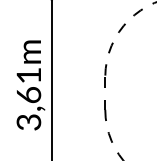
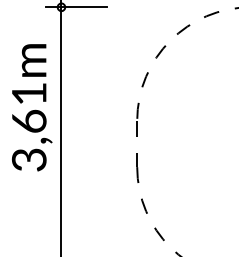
text: (31, 85) -> (32, 107), moved

